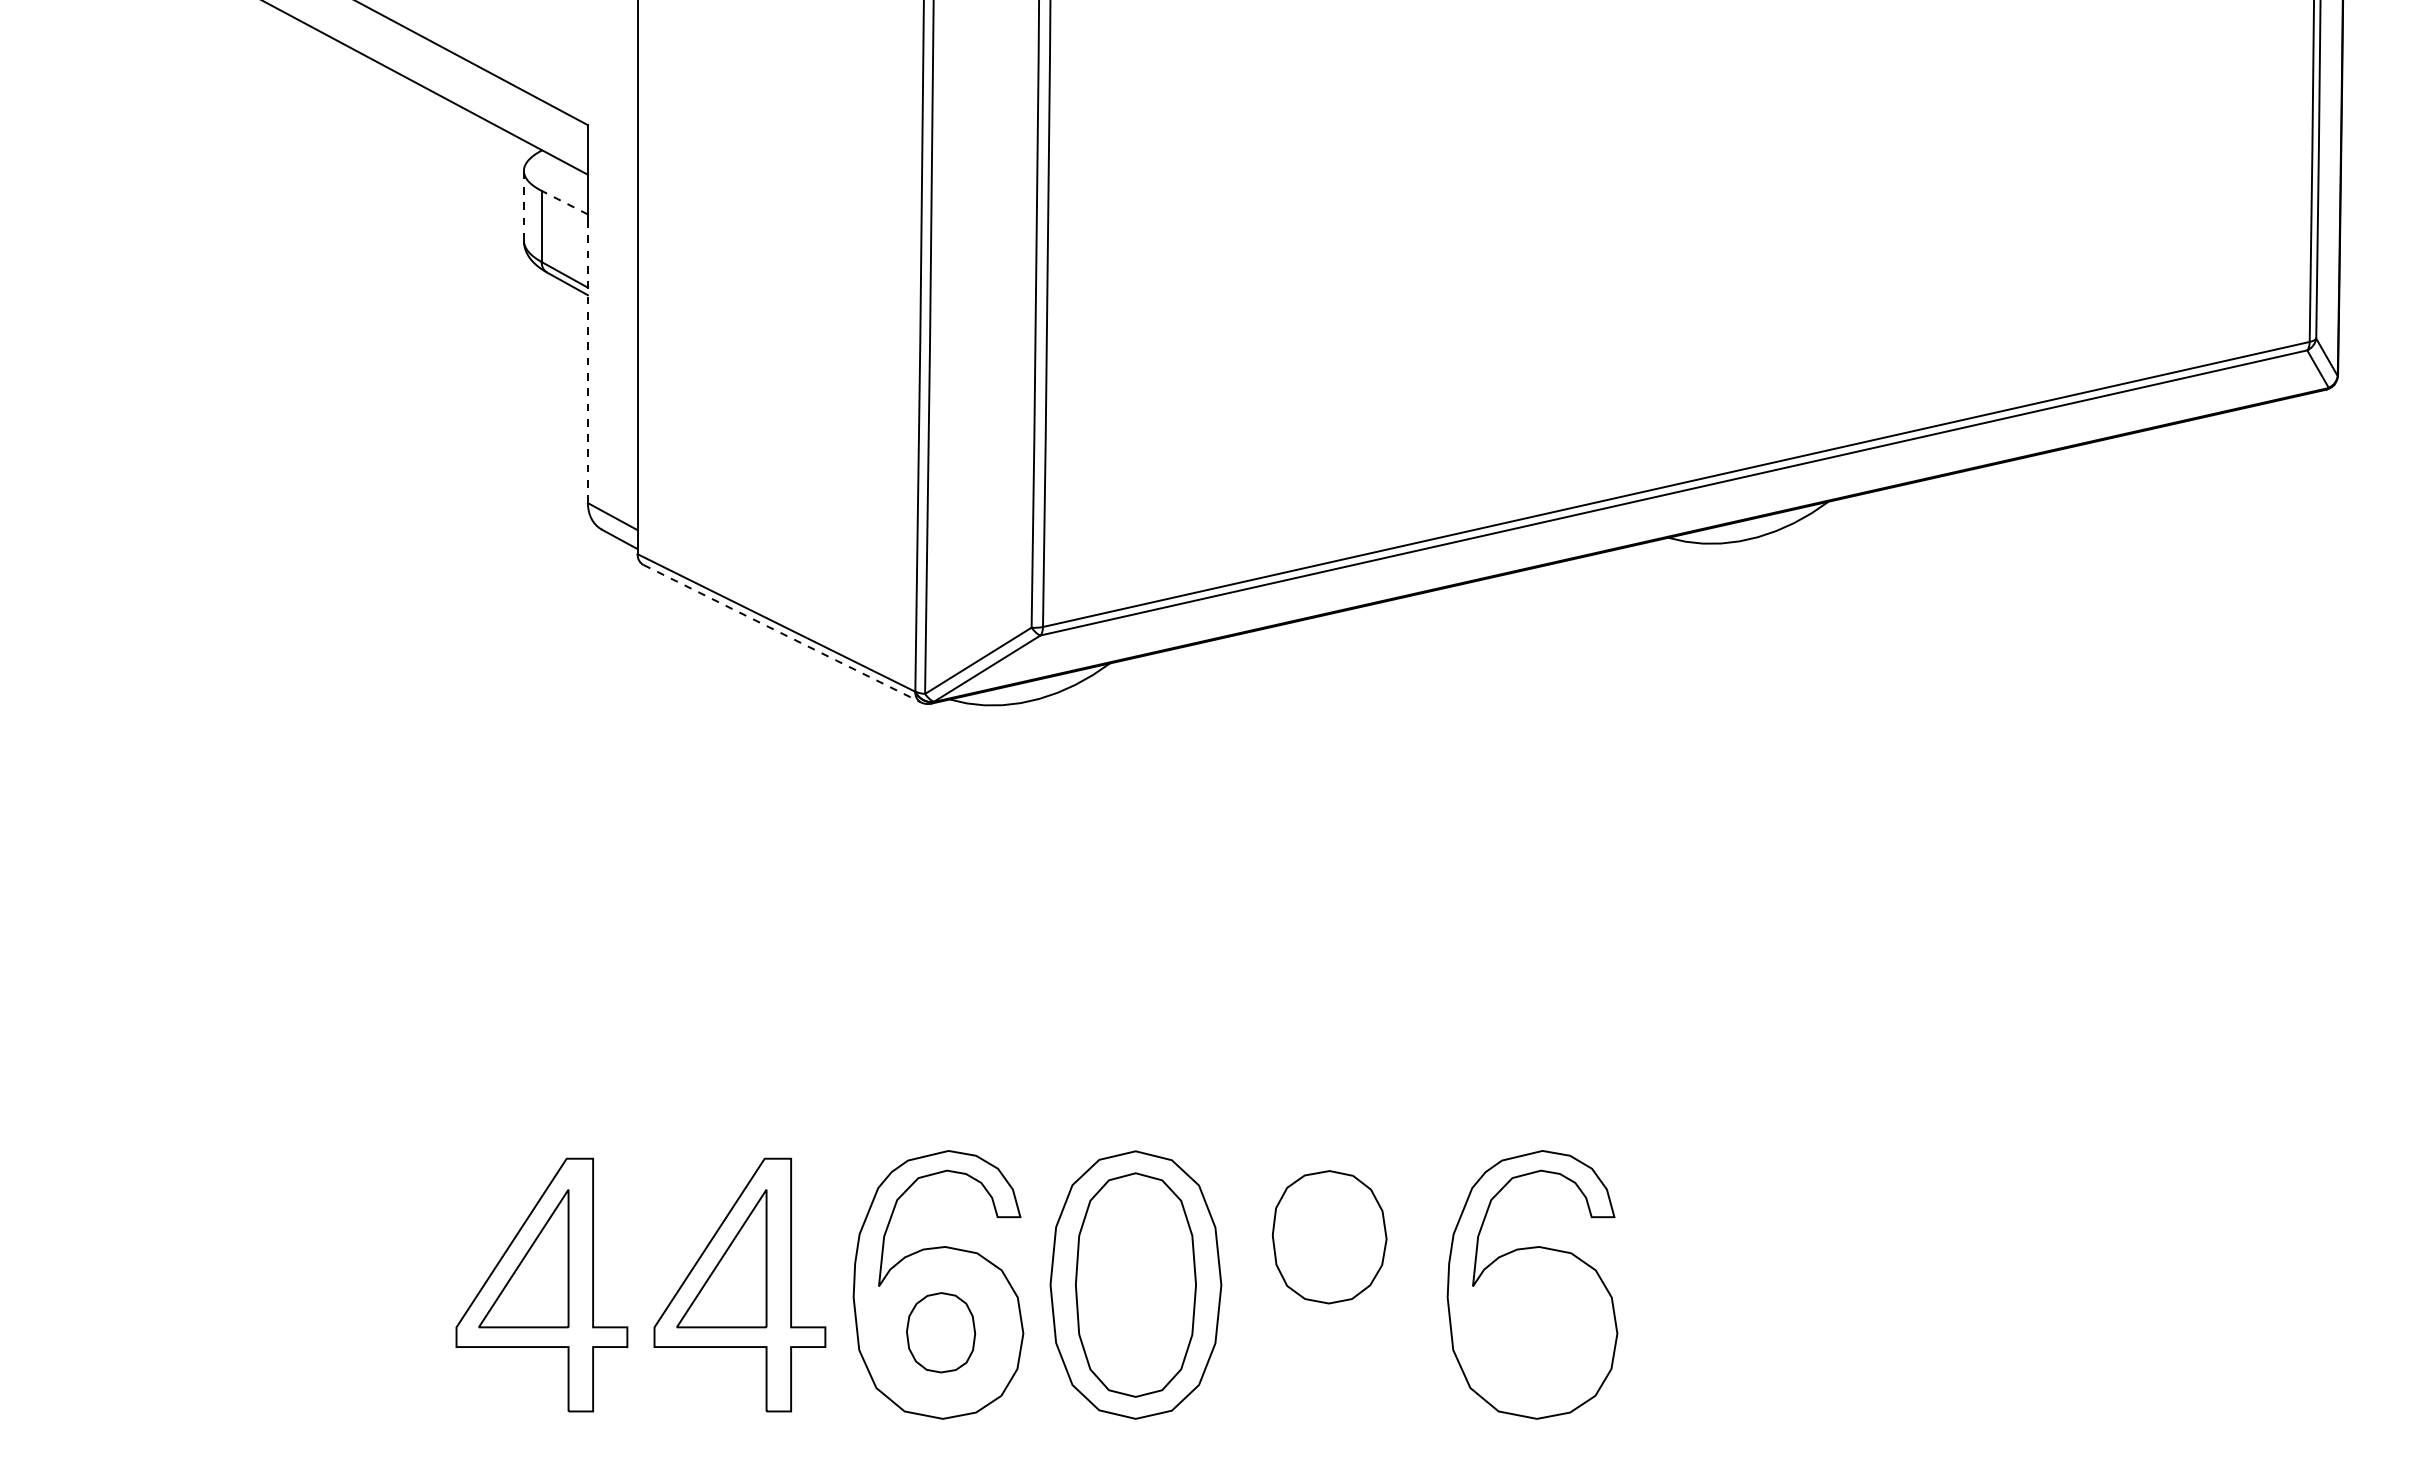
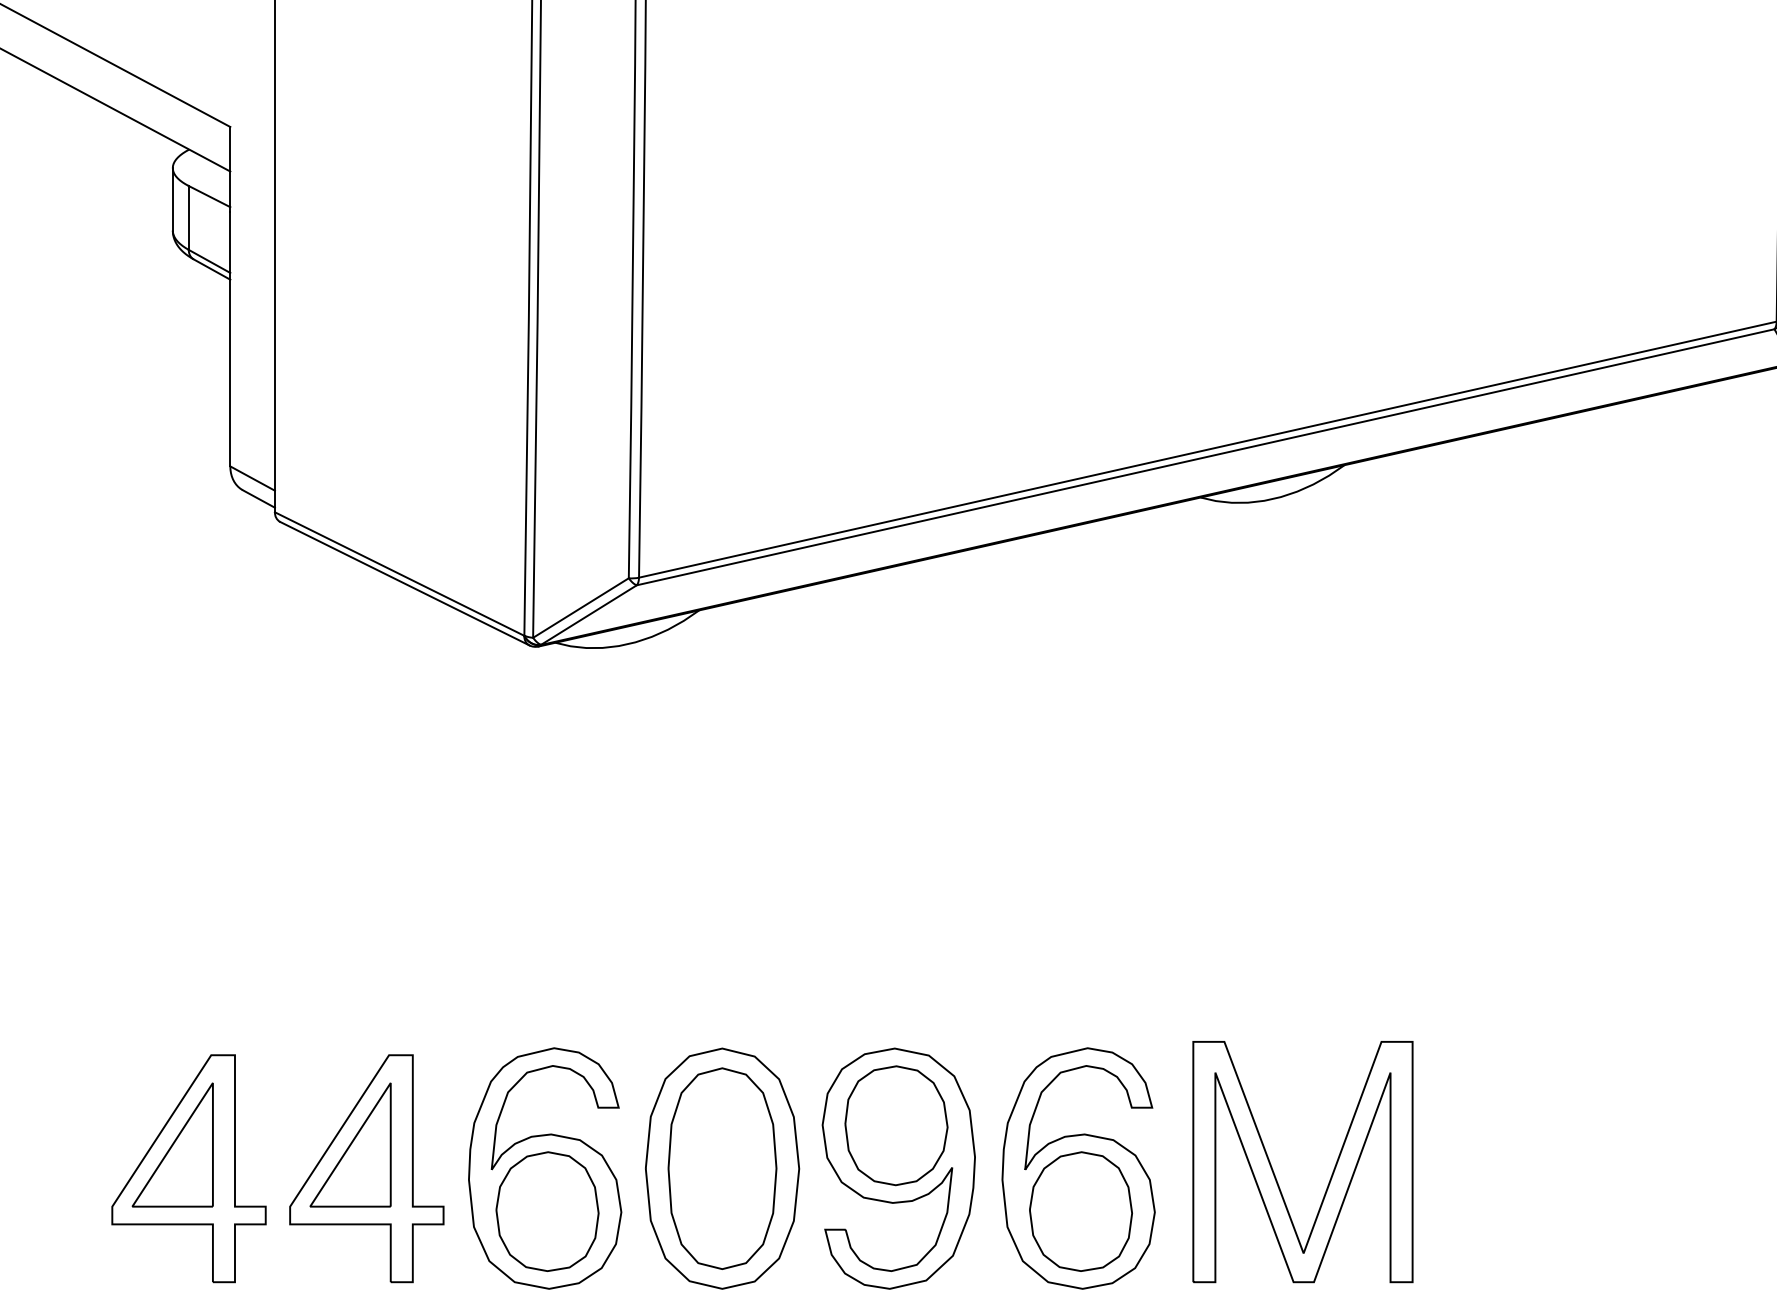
line: (564, 202) -> (209, 196), dashed -> solid
line: (523, 205) -> (172, 199), dashed -> solid
line: (587, 362) -> (229, 340), dashed -> solid
line: (782, 633) -> (405, 583), dashed -> solid
part: (1331, 1284) -> (898, 1168), added
part: (1751, 1291) -> (1275, 1174), added
part: (940, 1332) -> (546, 1211), size x1.67
part: (1534, 1332) -> (1080, 1211), added

